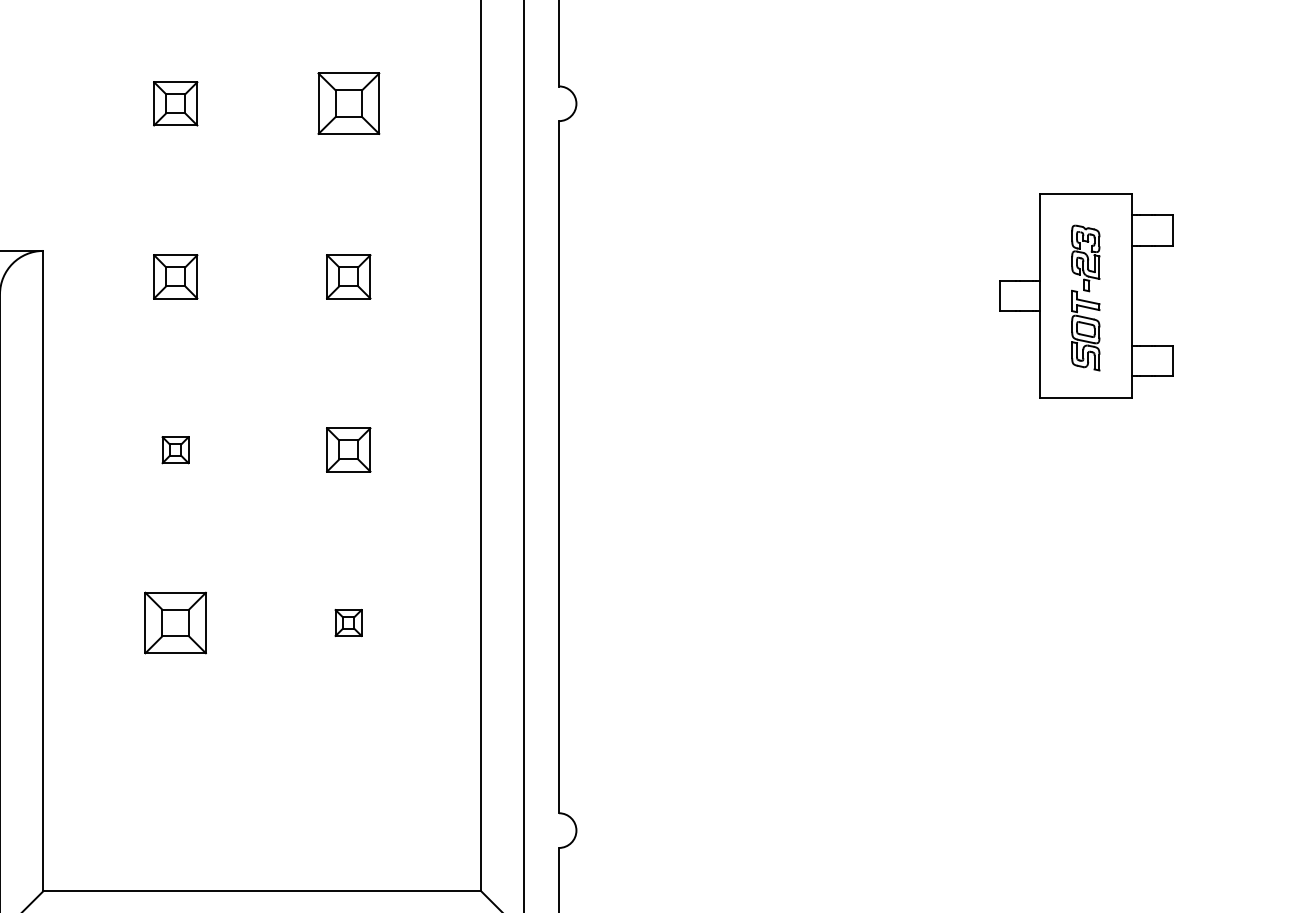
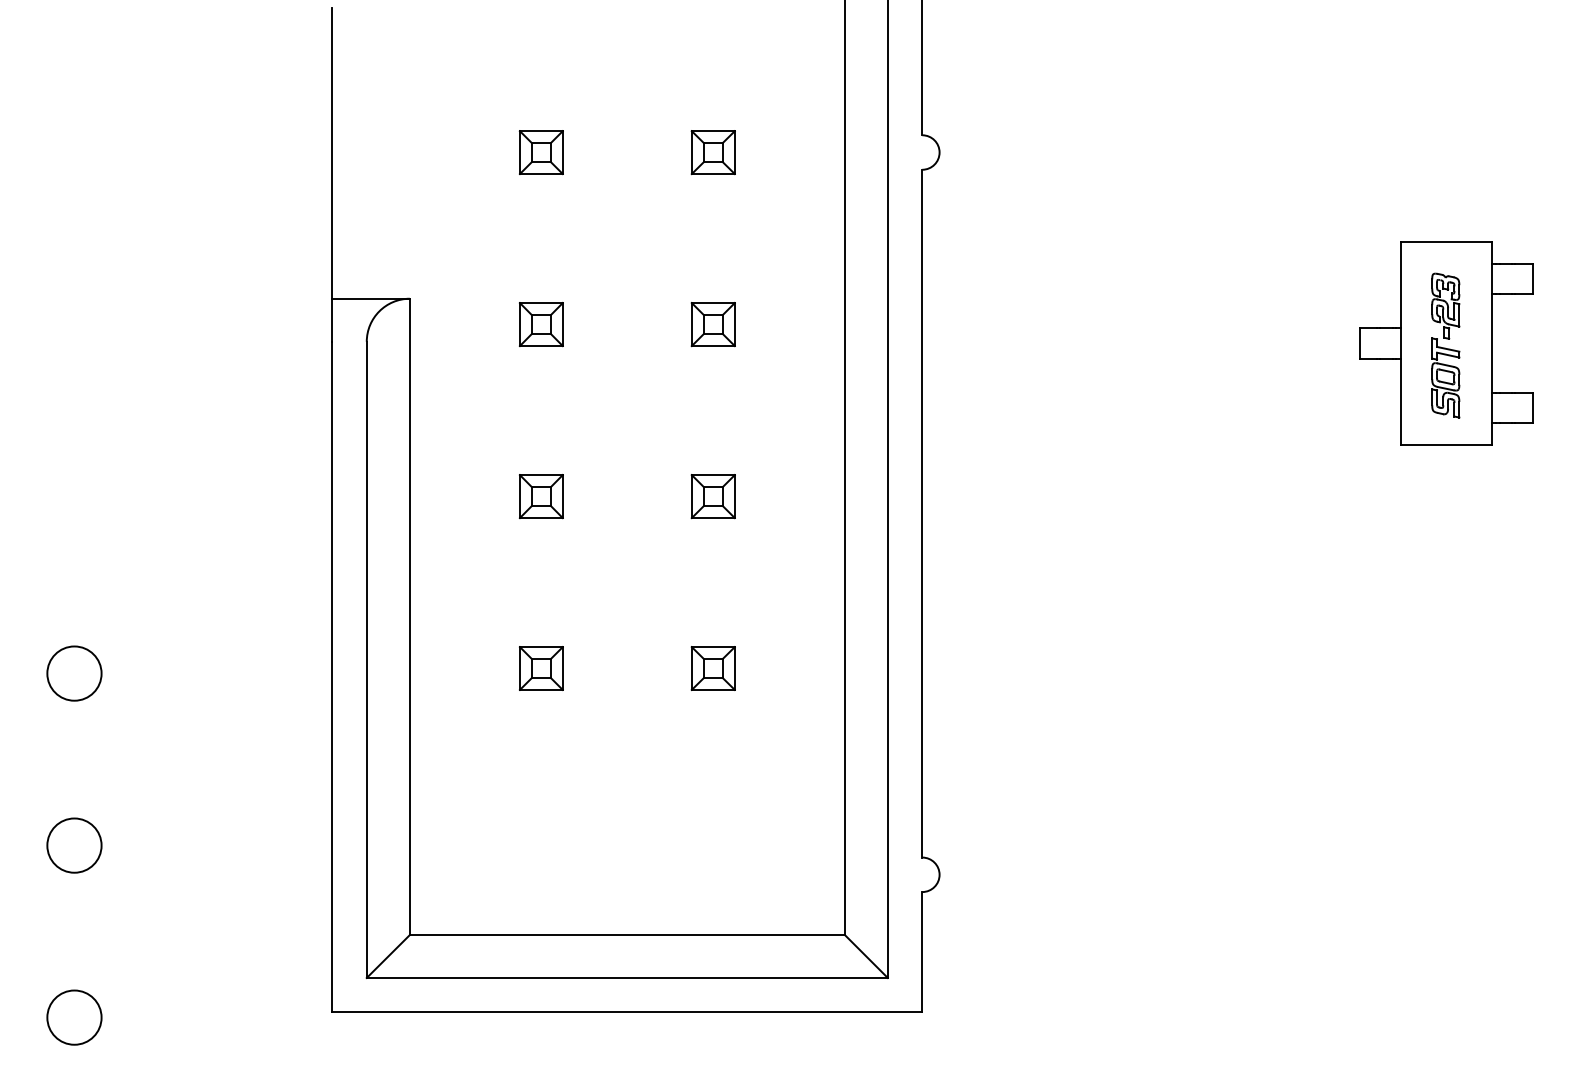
part: (347, 103) -> (712, 152), size x0.71
part: (174, 449) -> (540, 496), size x1.67
part: (175, 623) -> (541, 668), size x0.71
part: (347, 623) -> (712, 668), size x1.67

